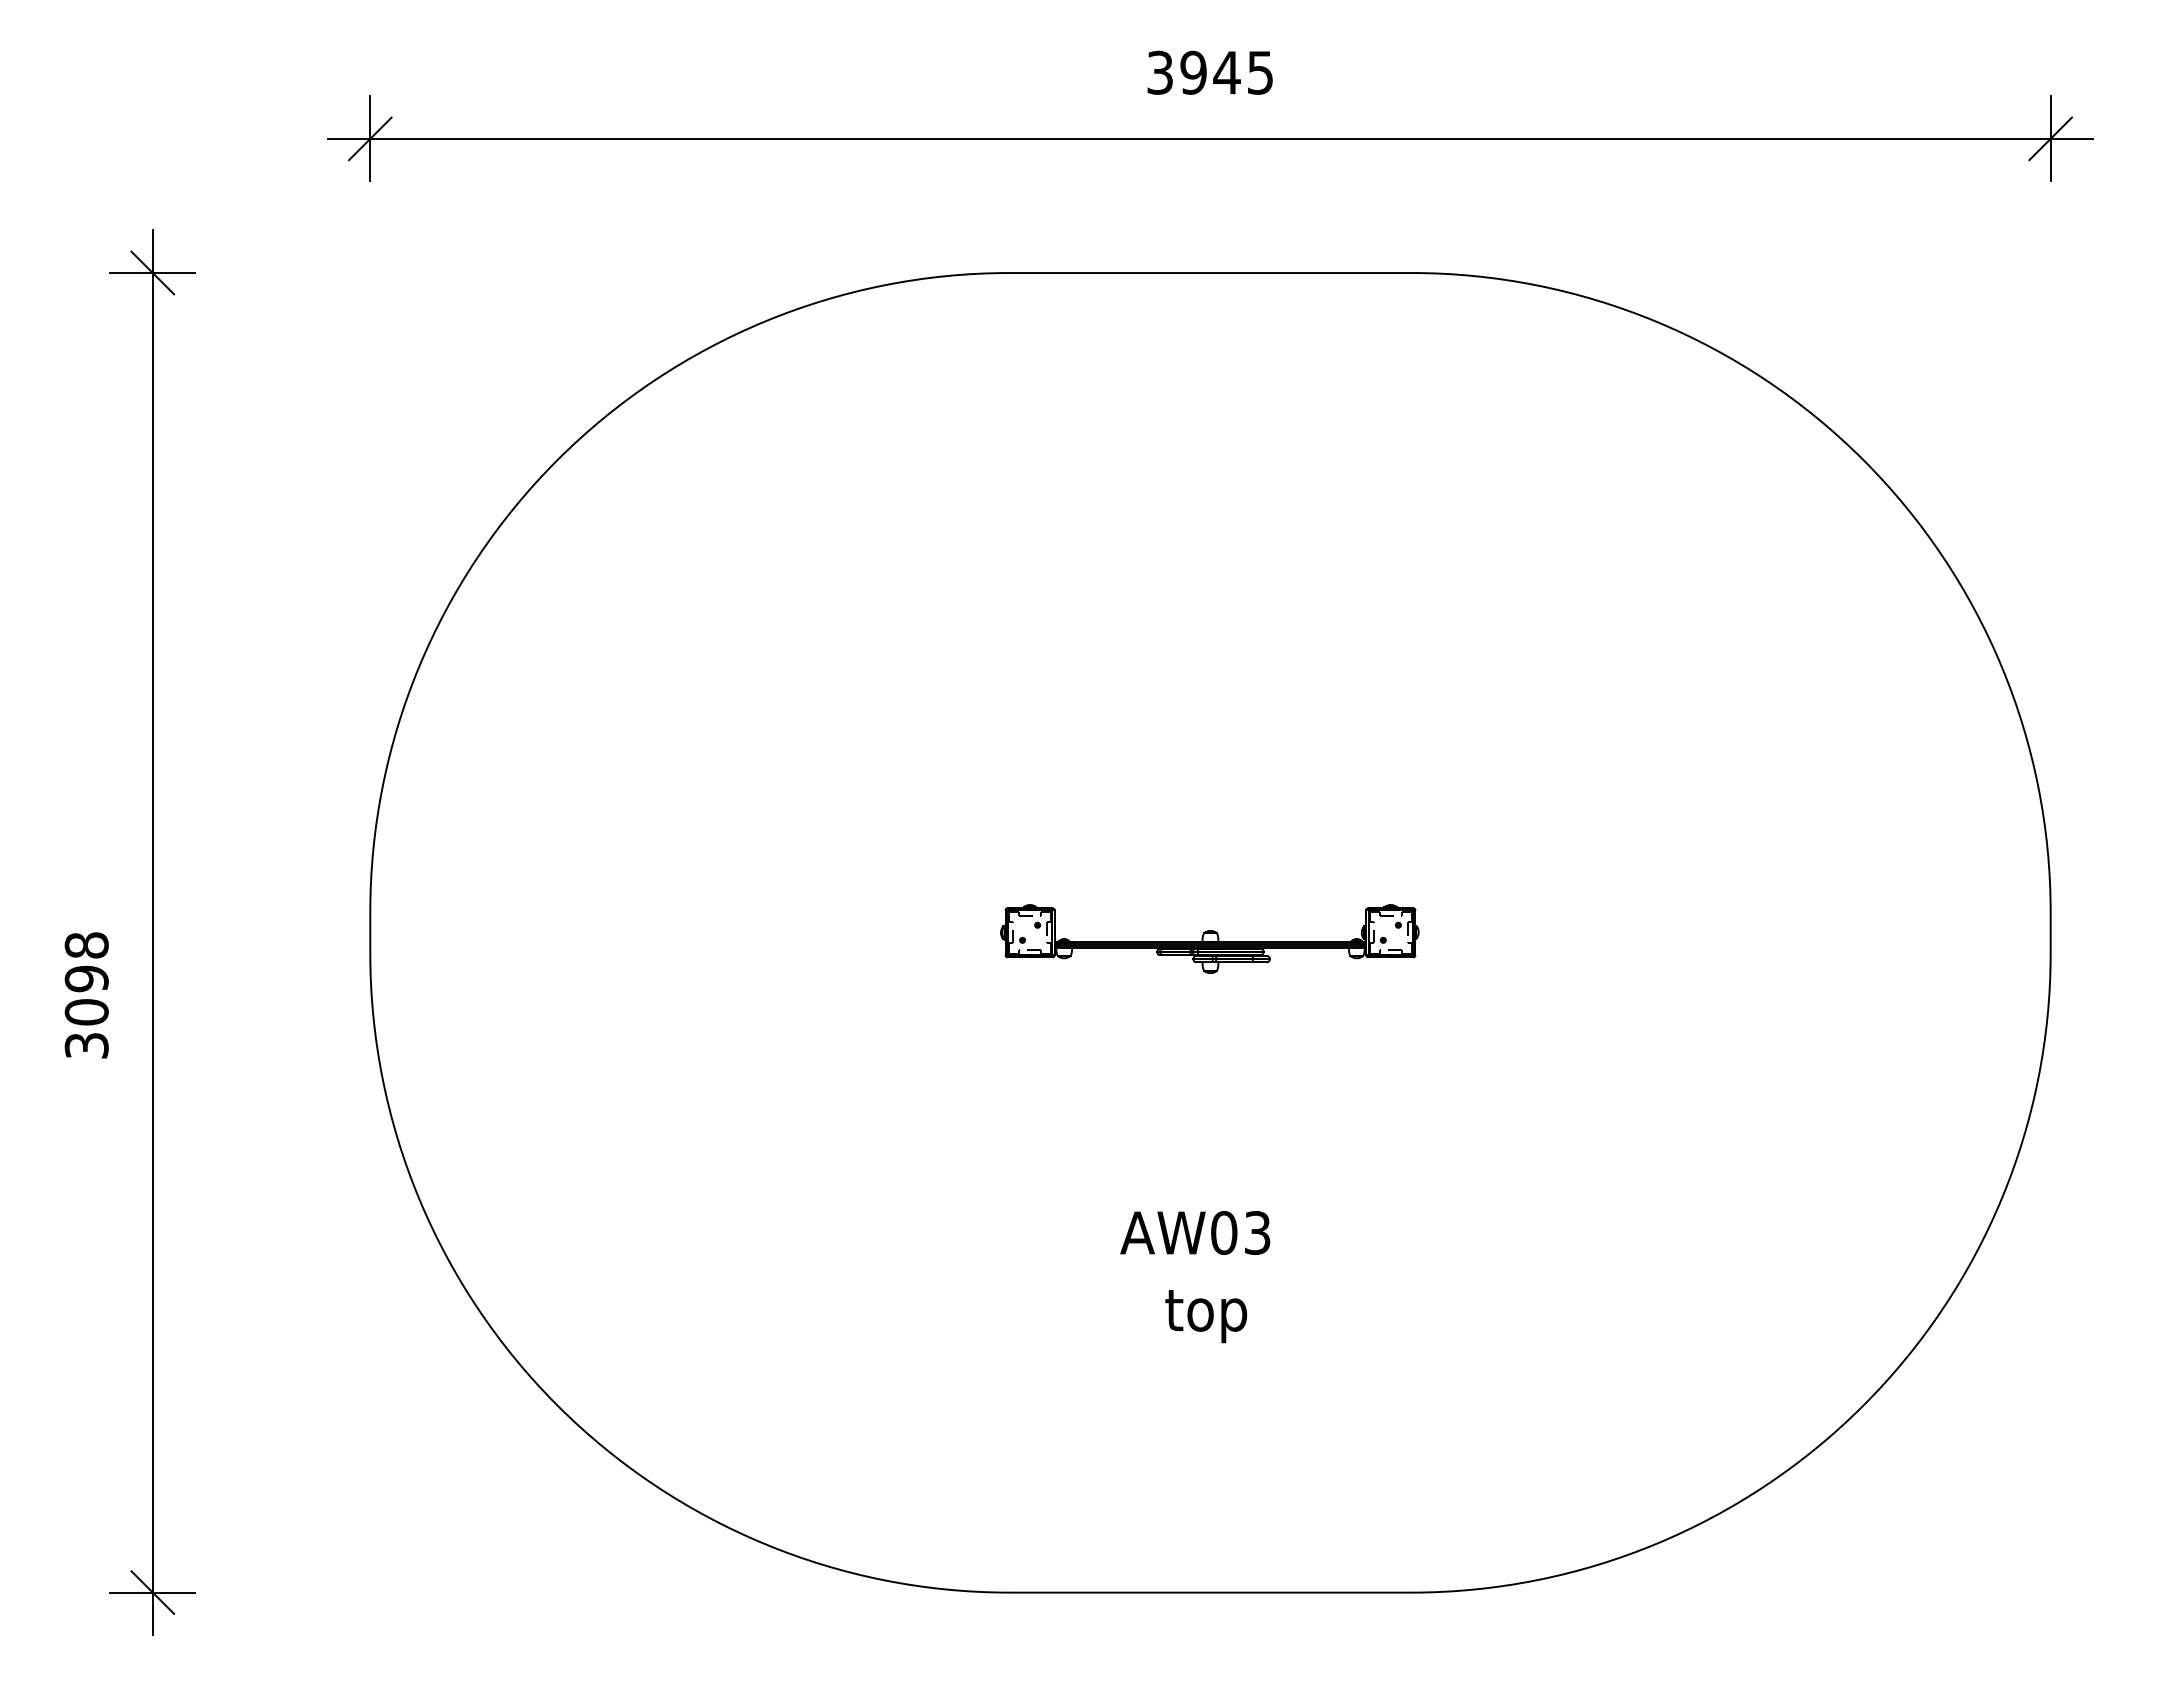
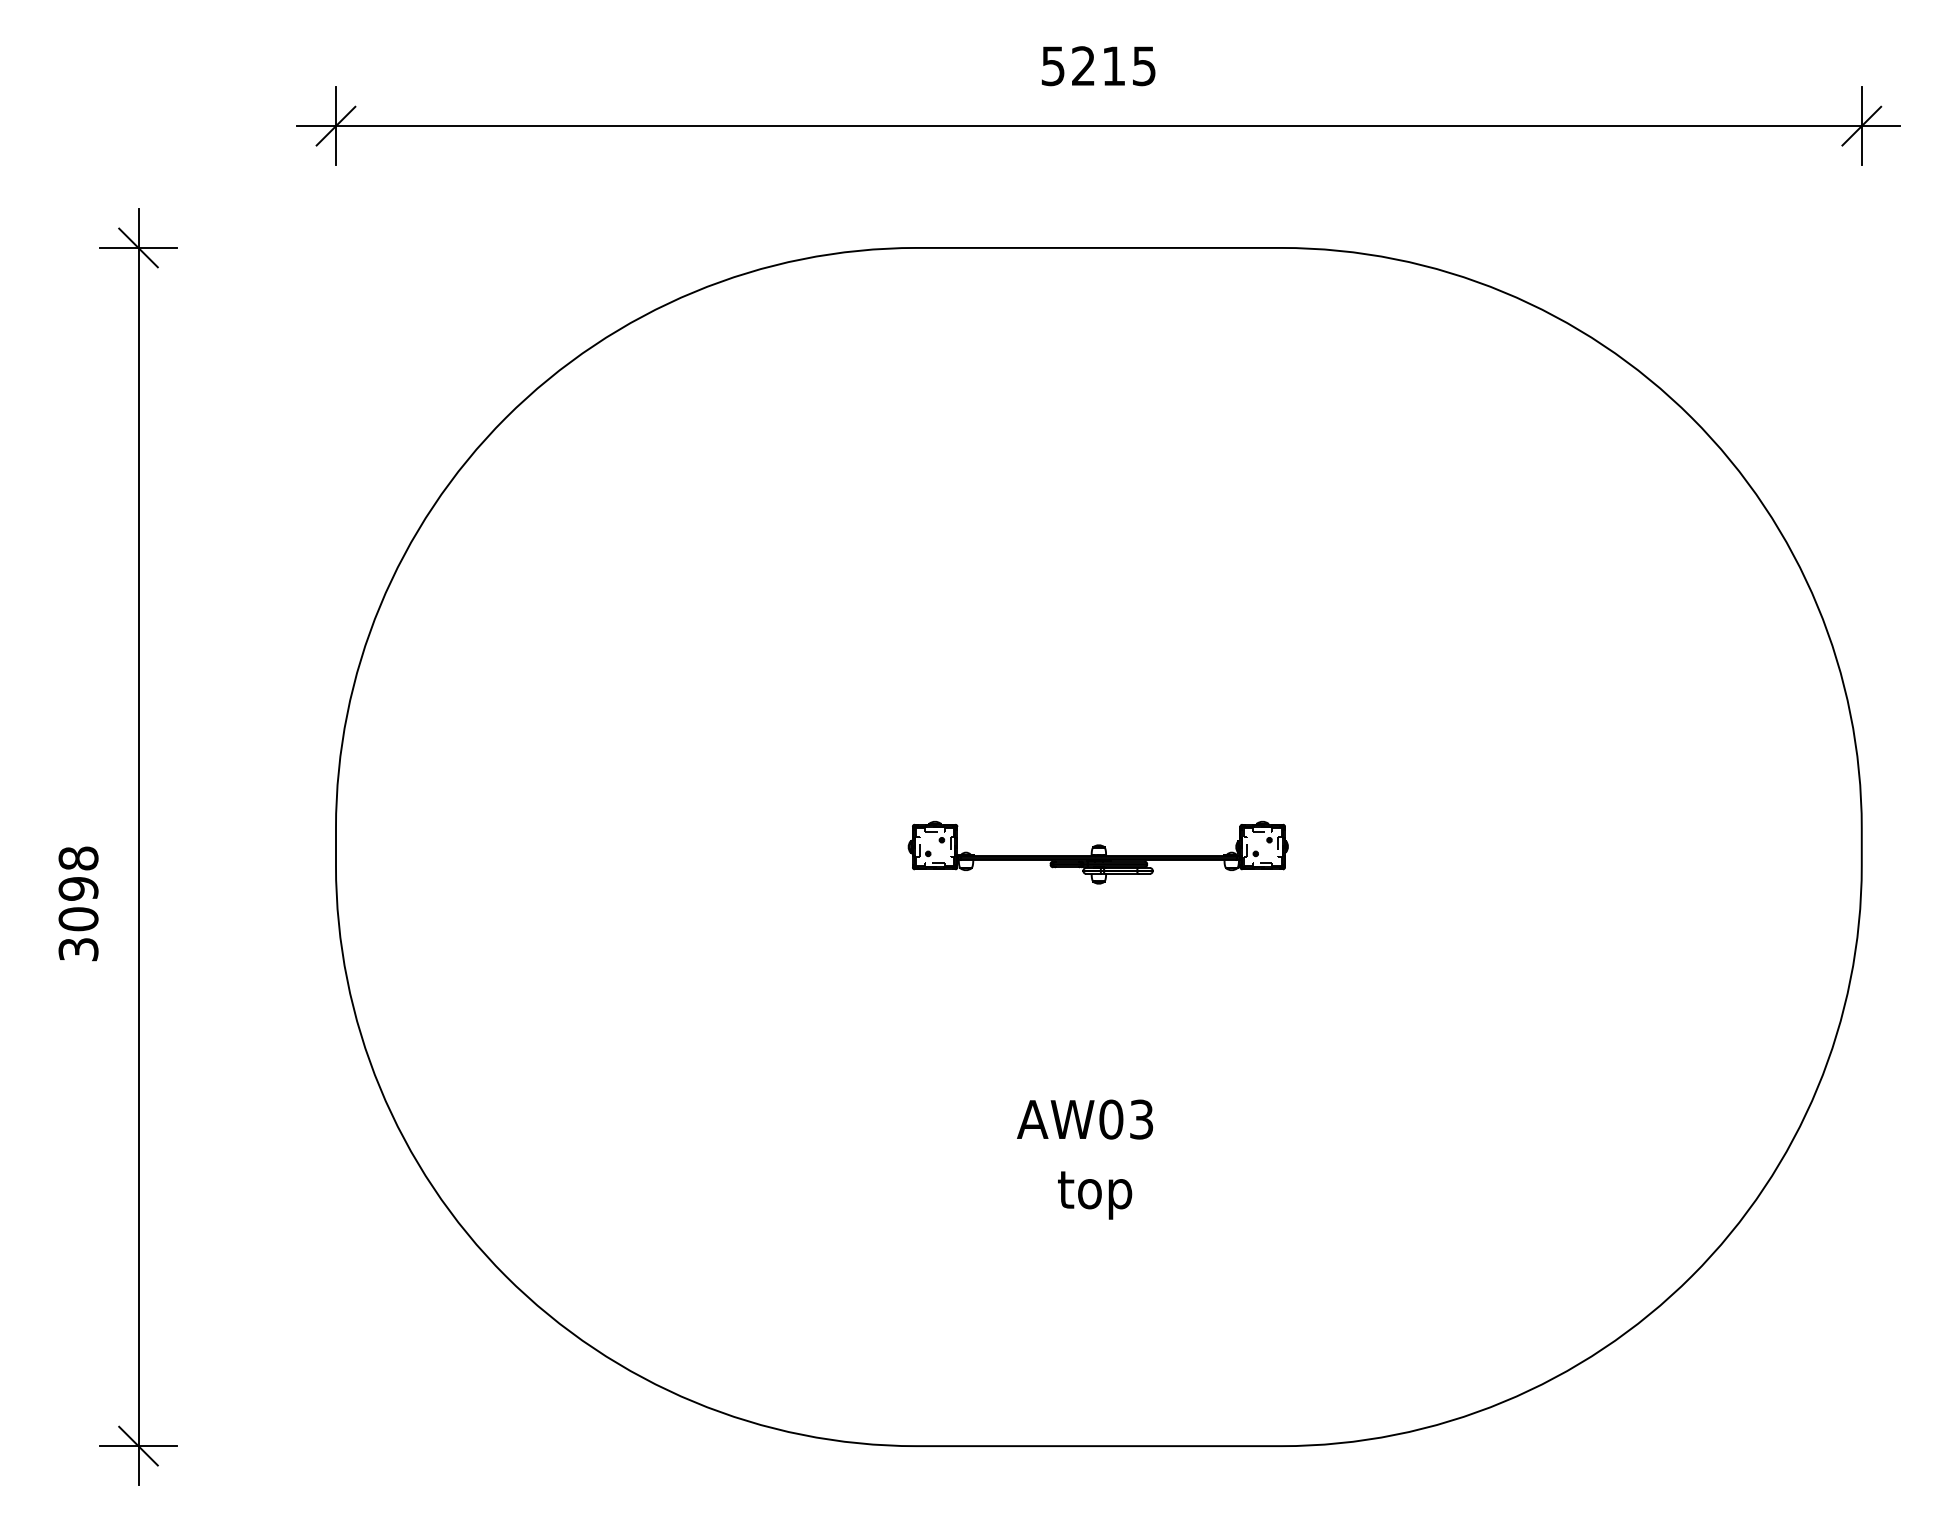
text: (1194, 72) -> (1084, 65), 3945 -> 5215

